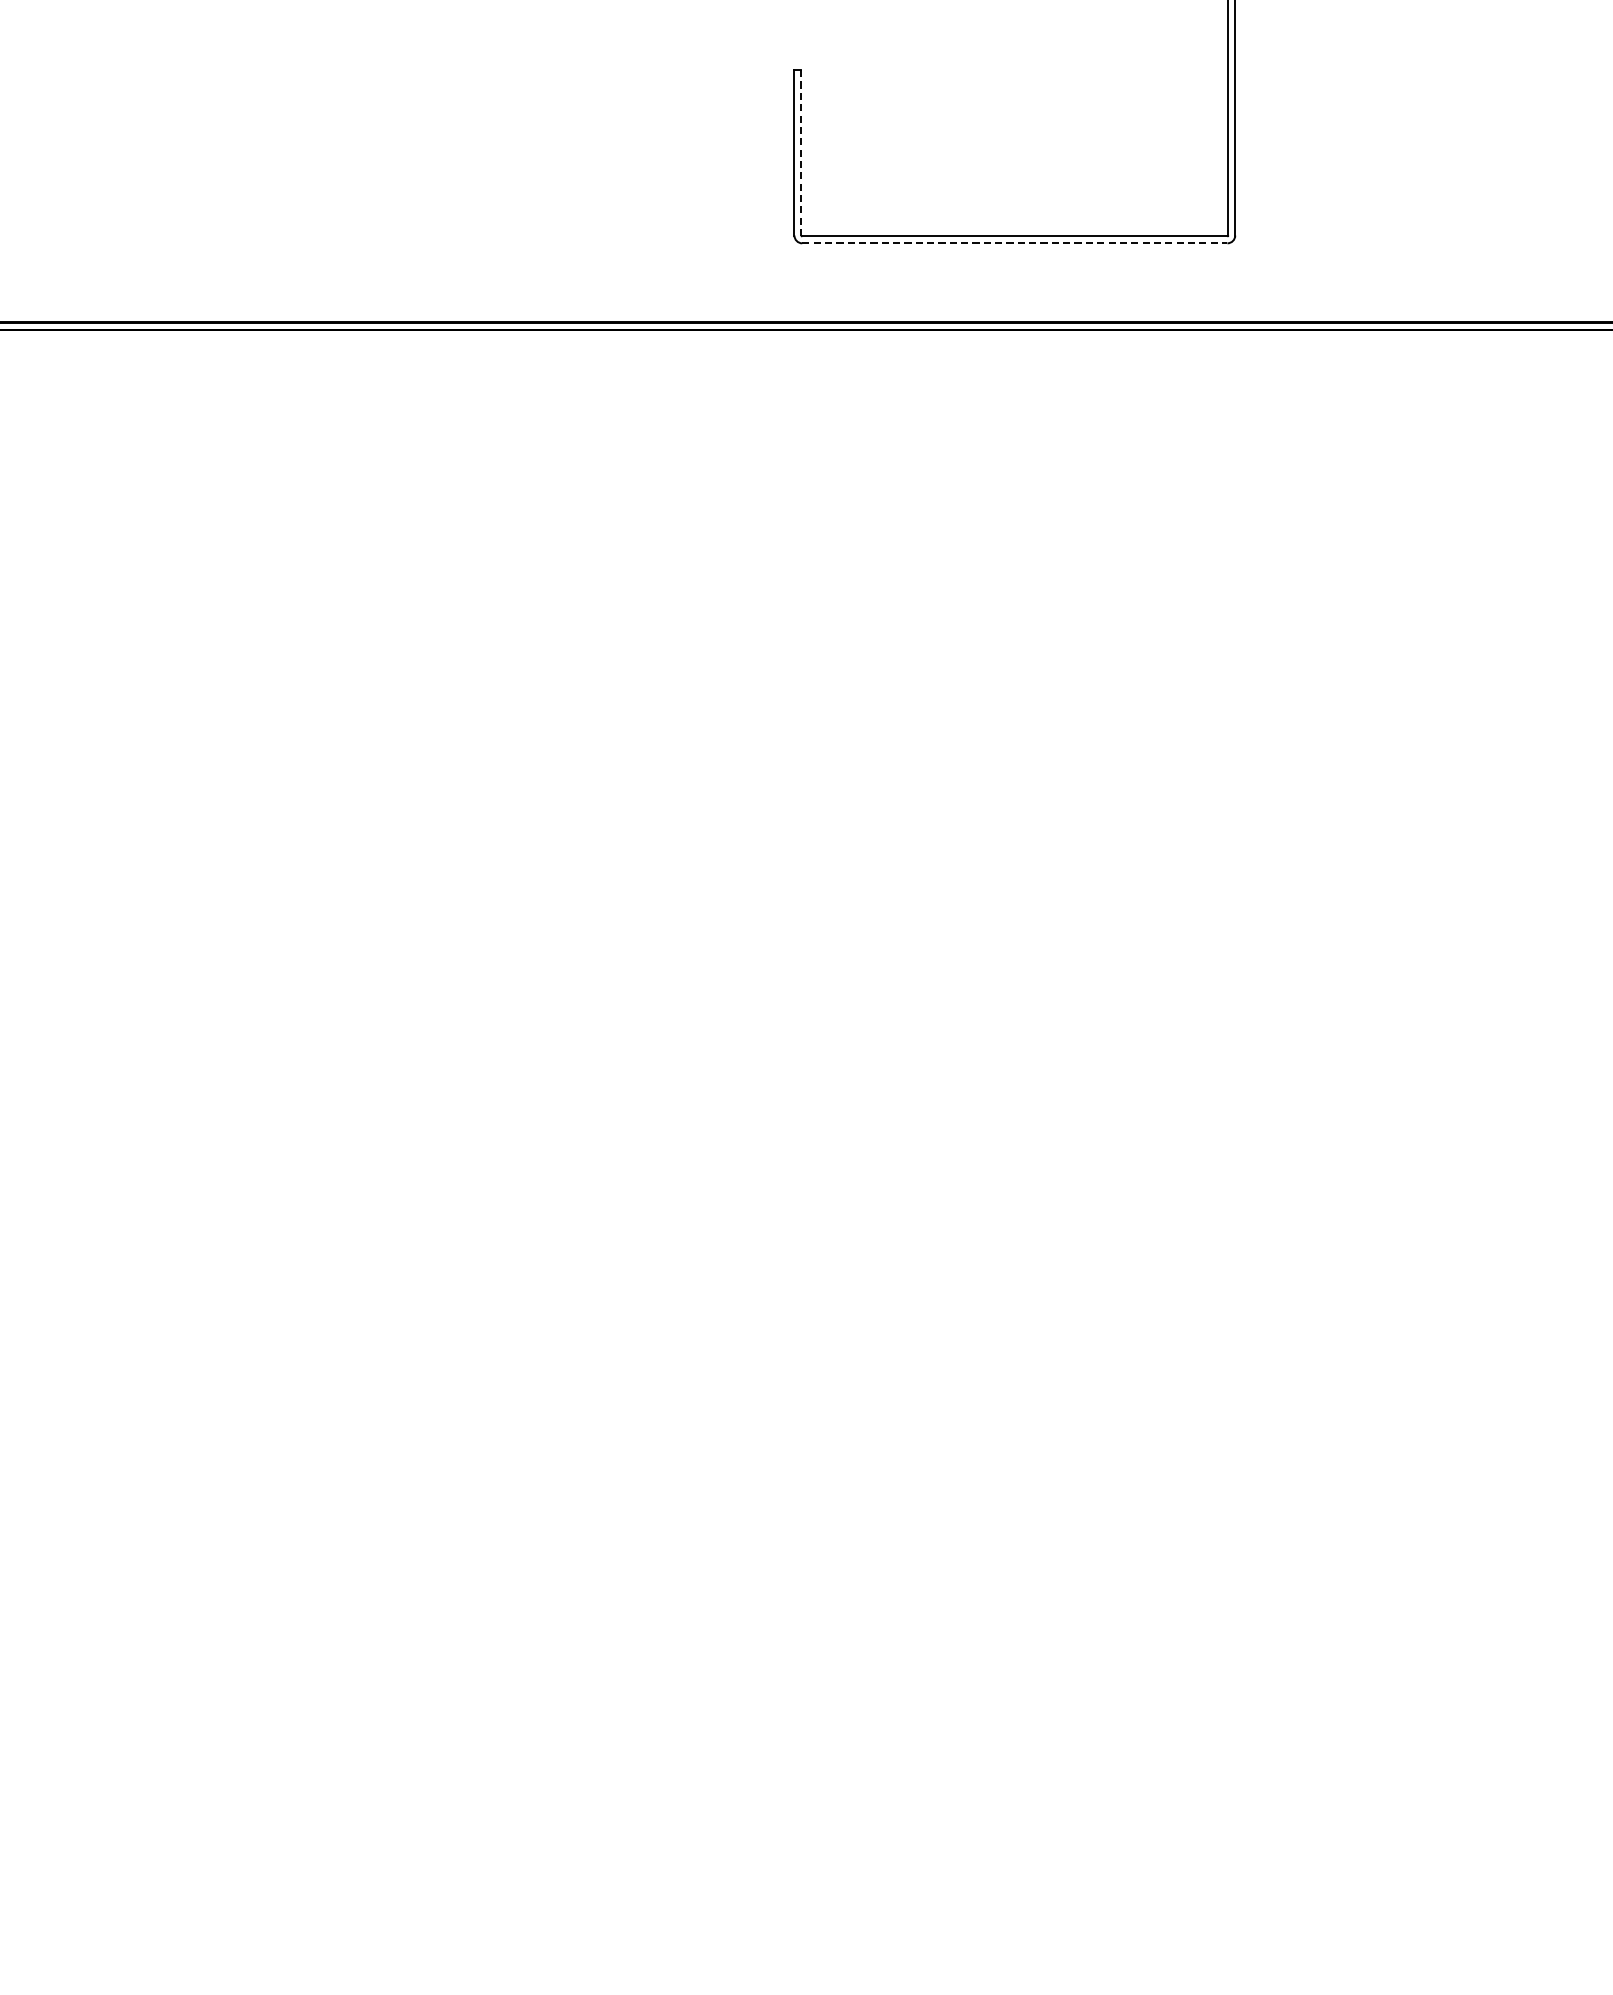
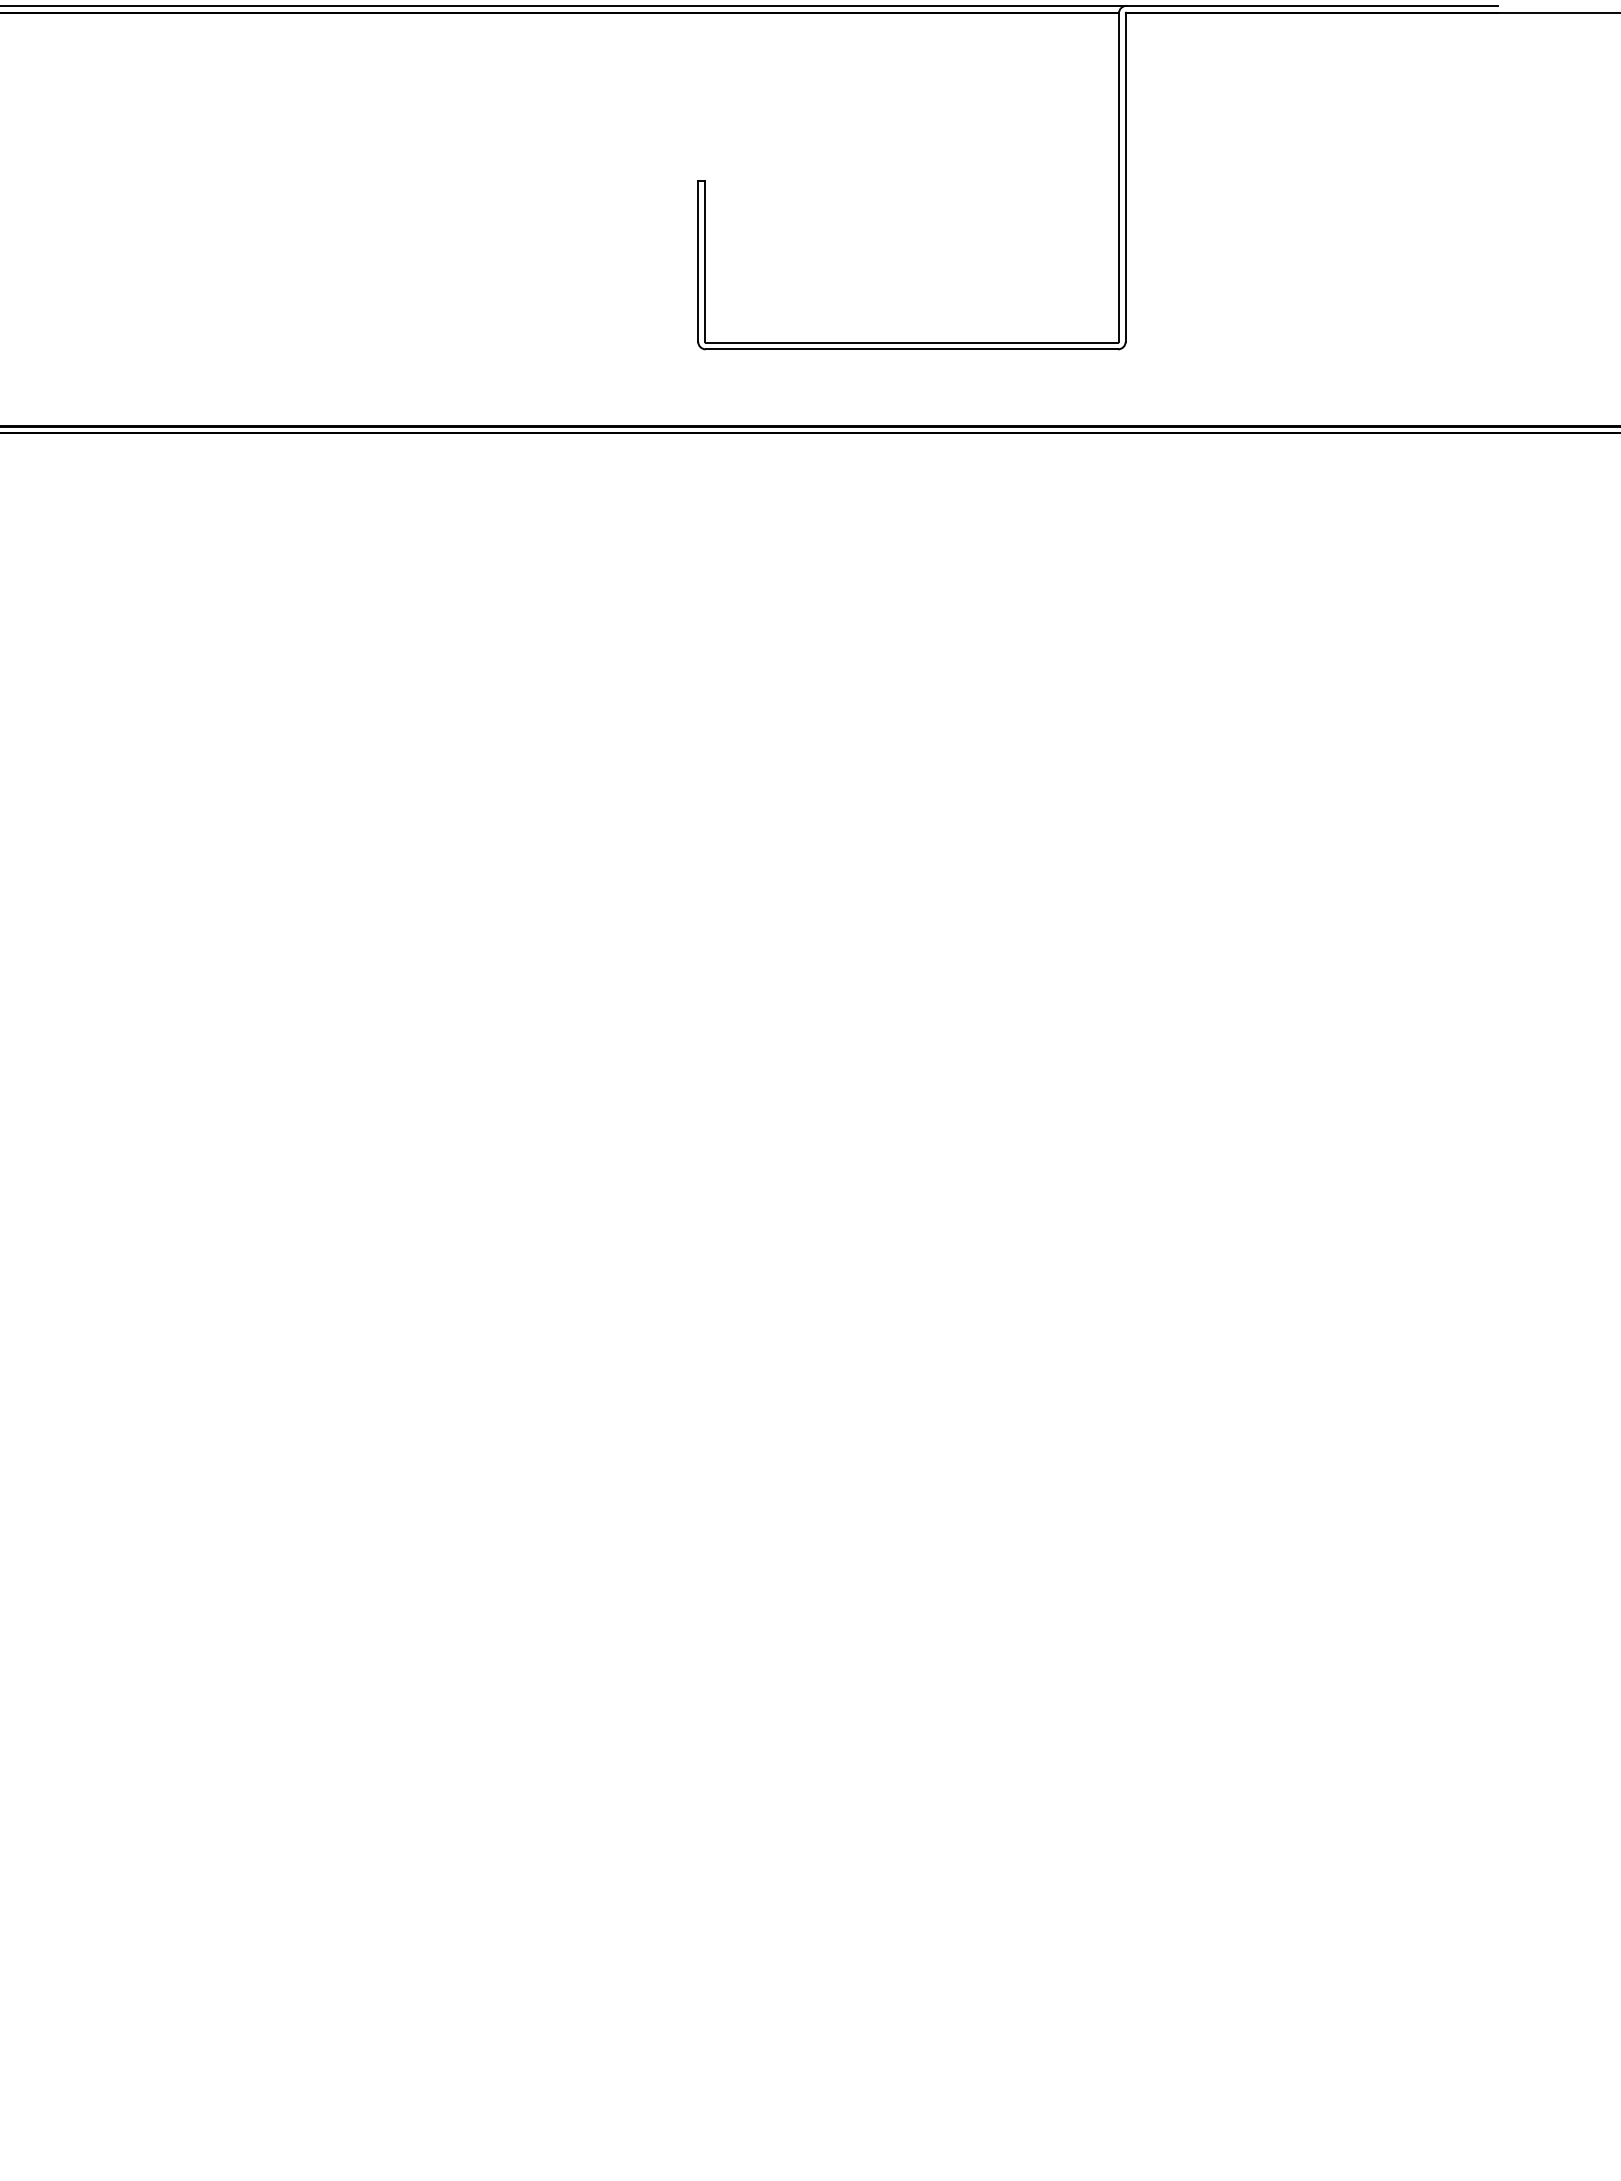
line: (800, 153) -> (704, 262), dashed -> solid
line: (1015, 243) -> (912, 349), dashed -> solid

